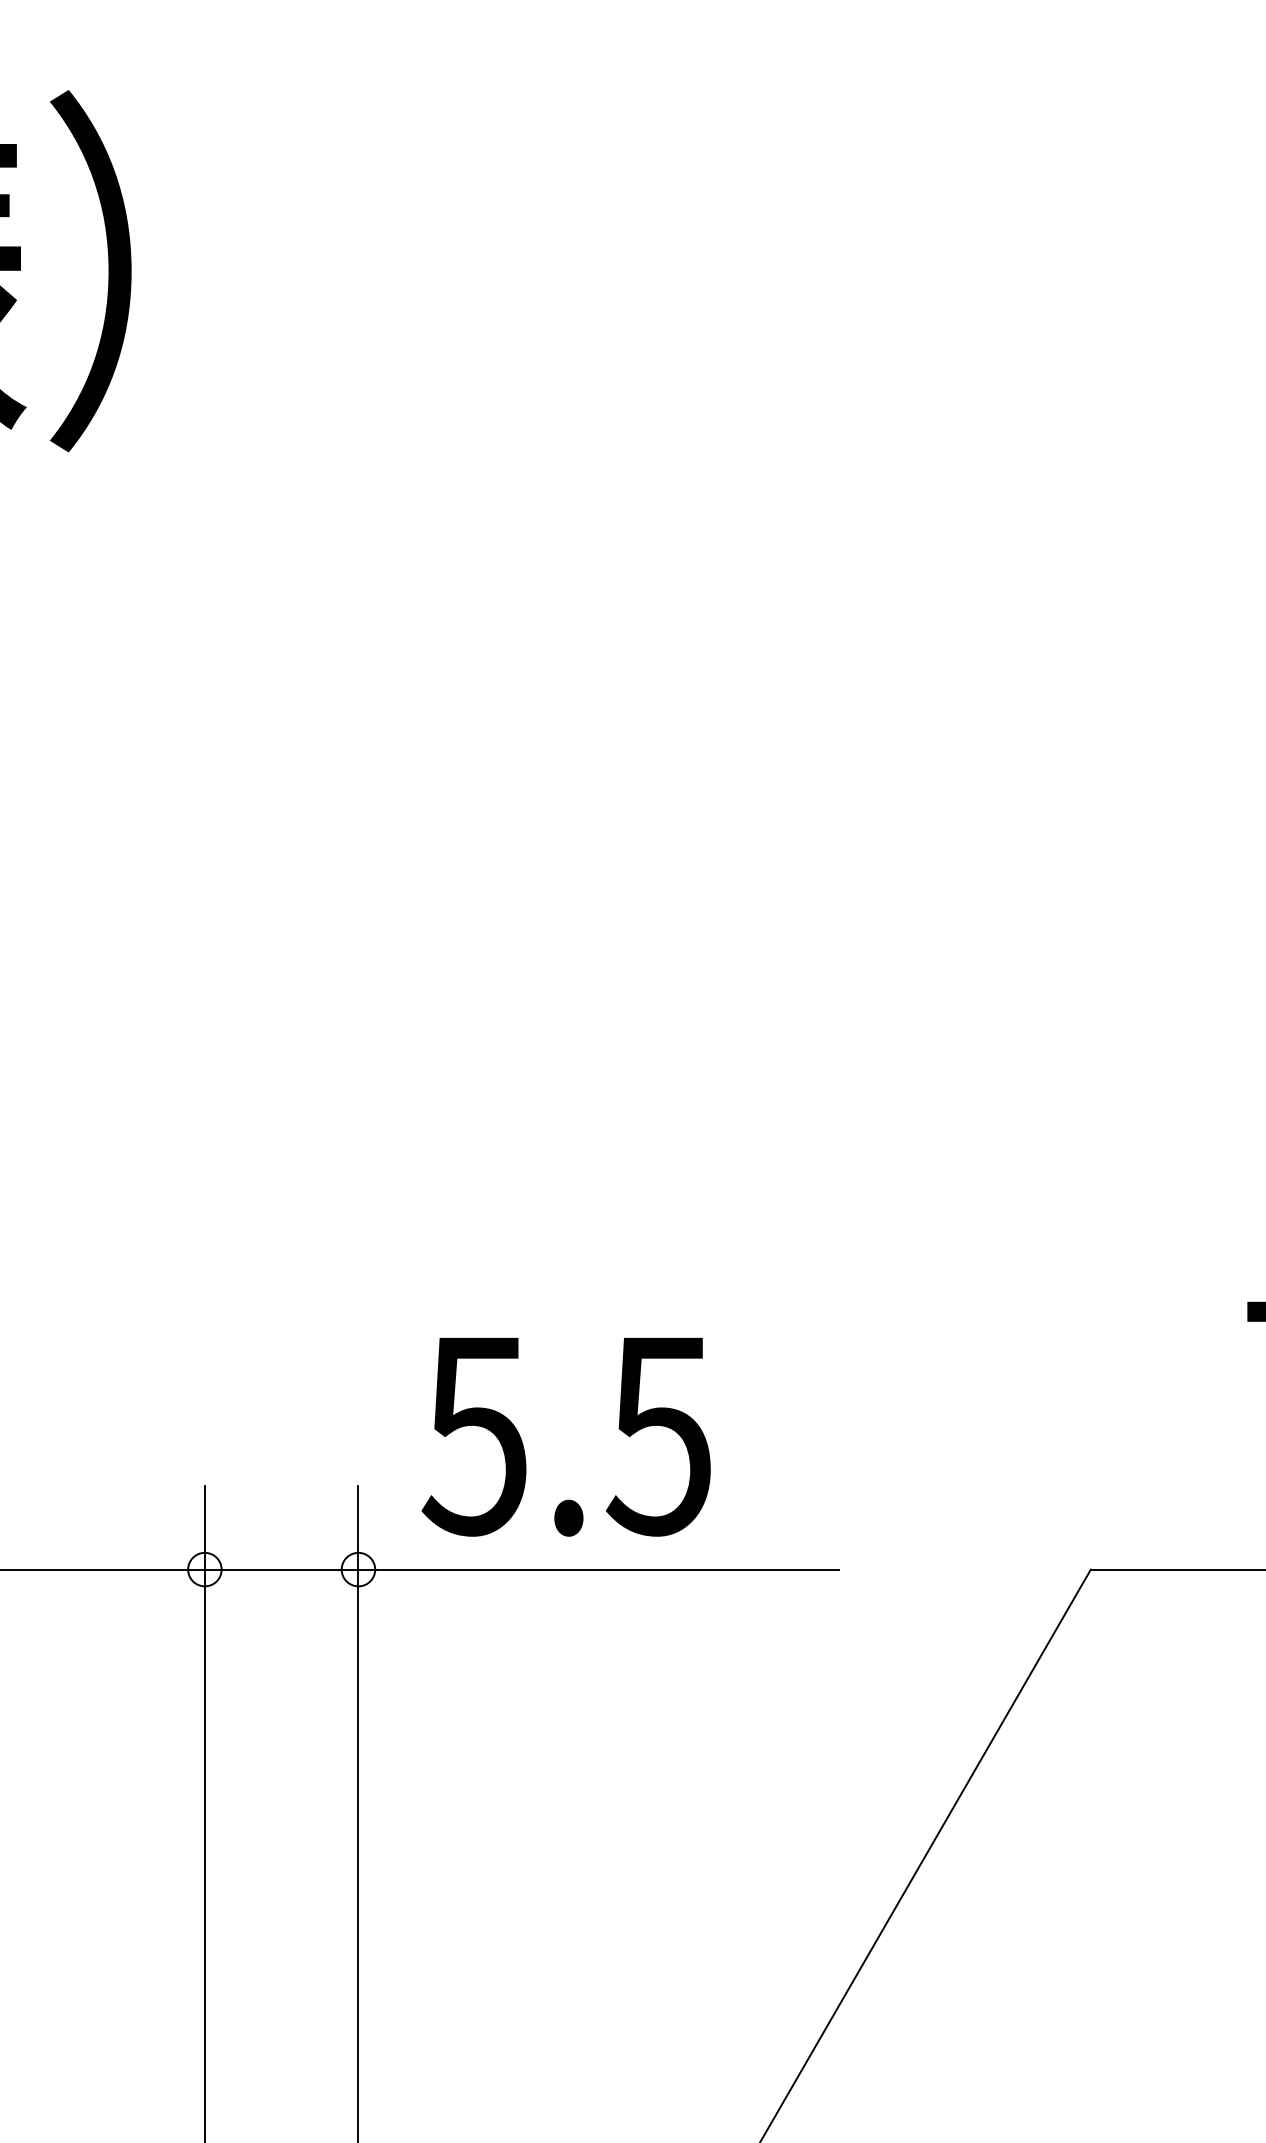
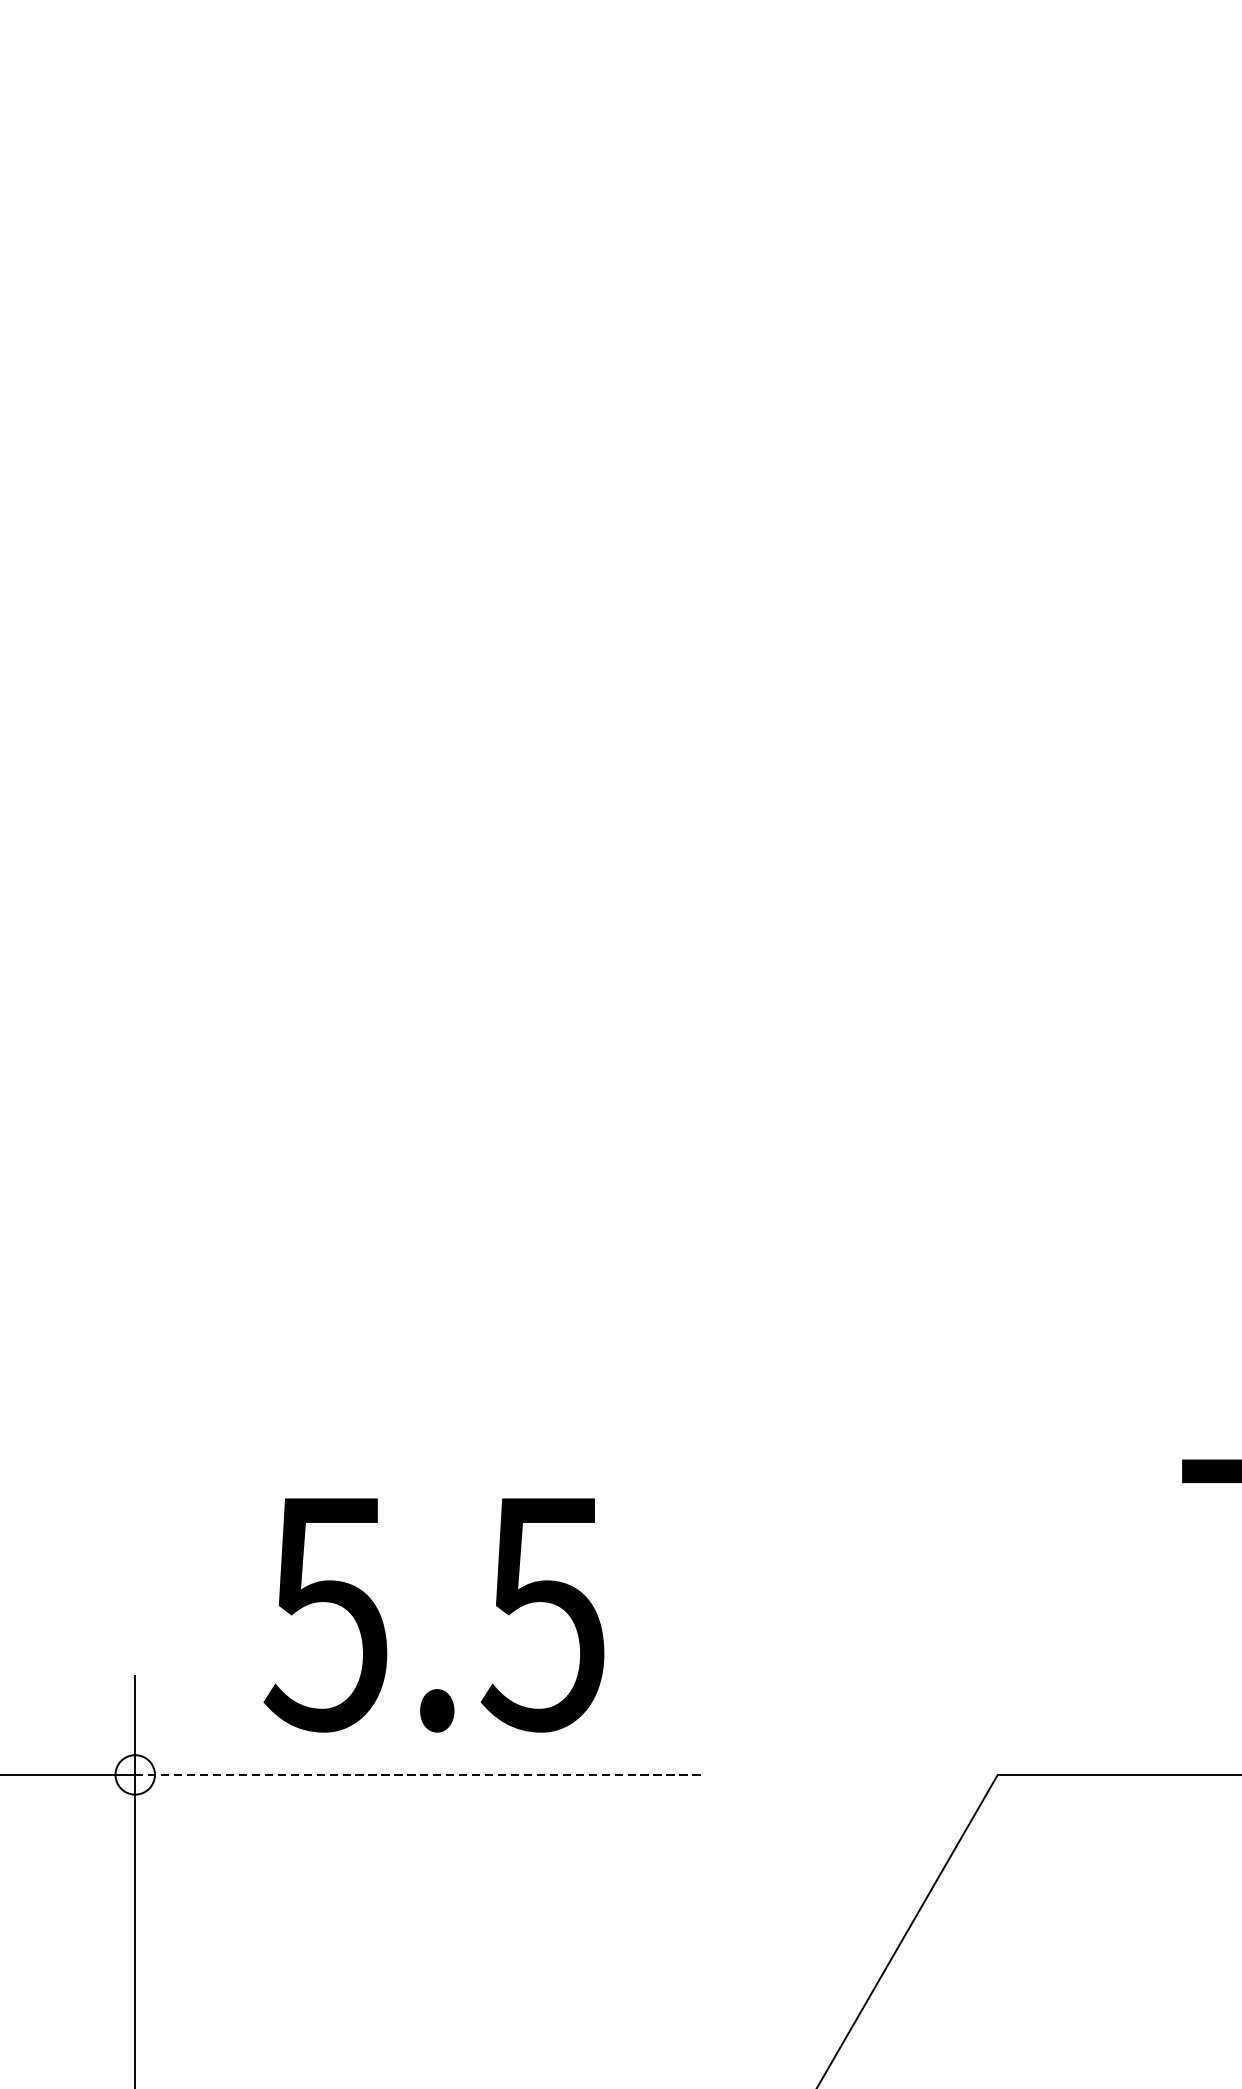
text: (565, 1436) -> (433, 1614), moved
line: (599, 1569) -> (419, 1774), solid -> dashed

